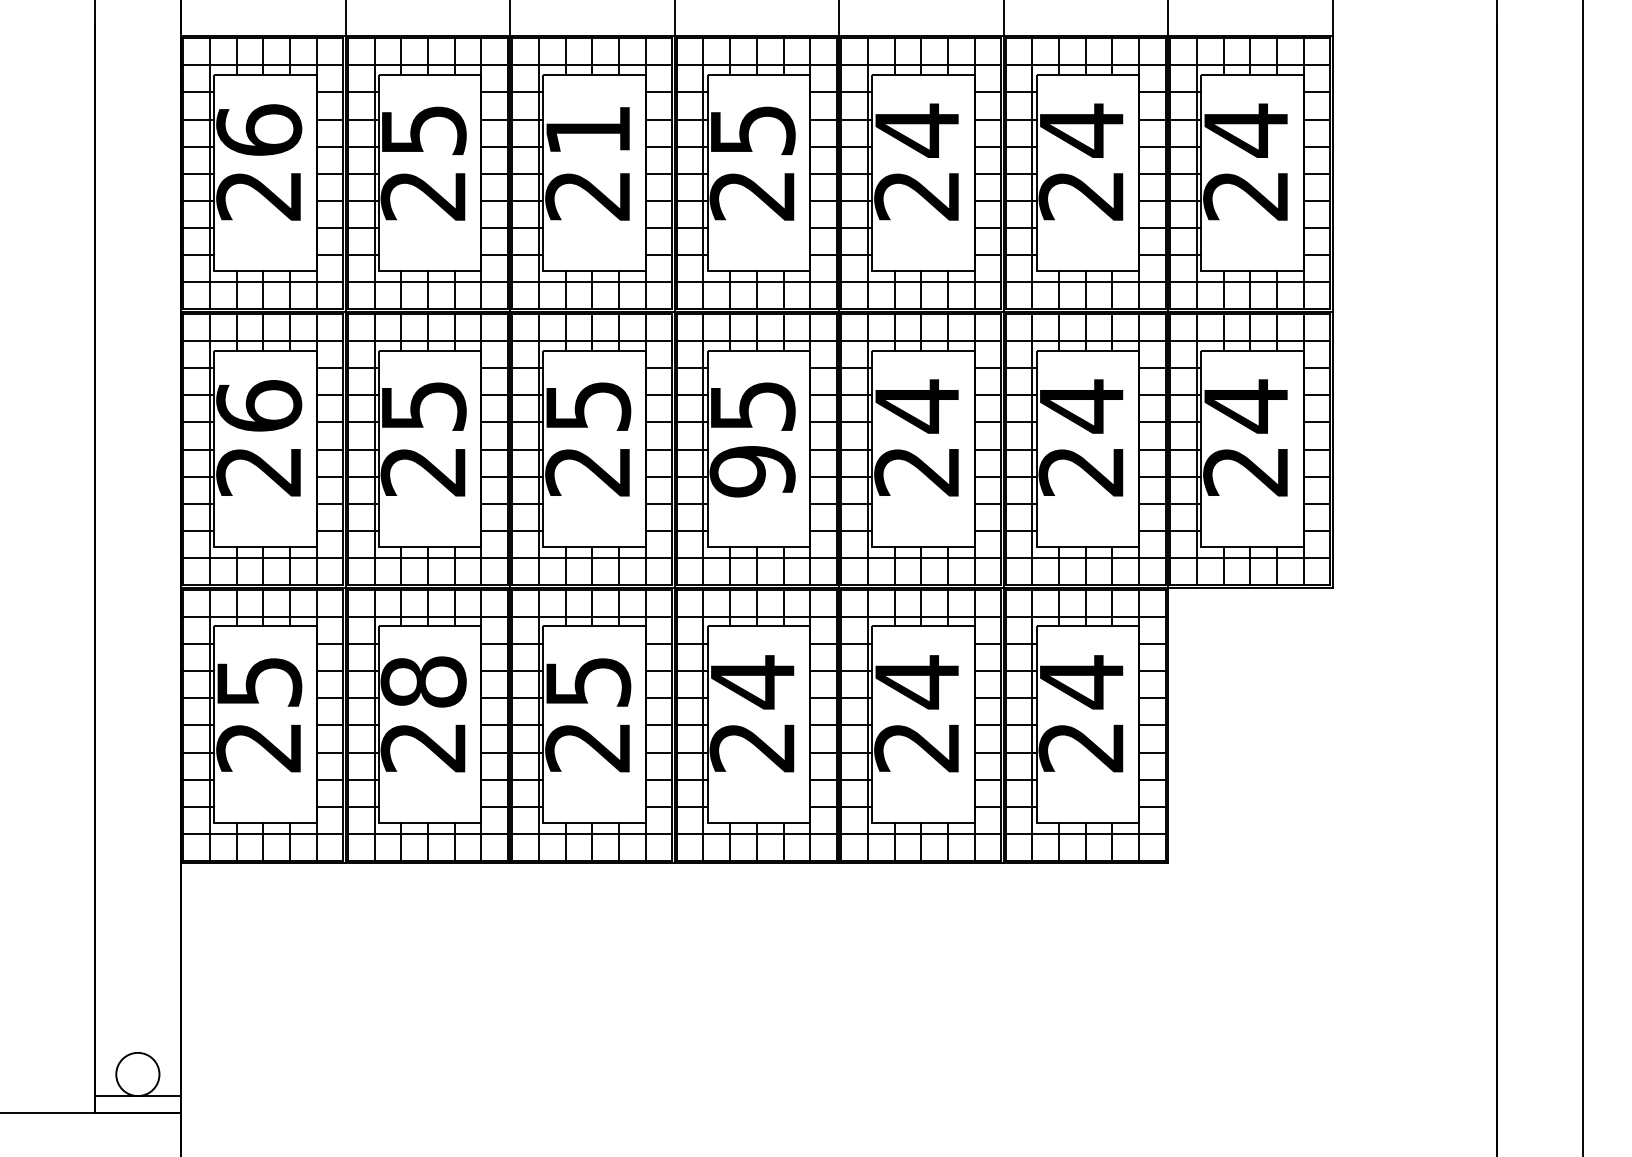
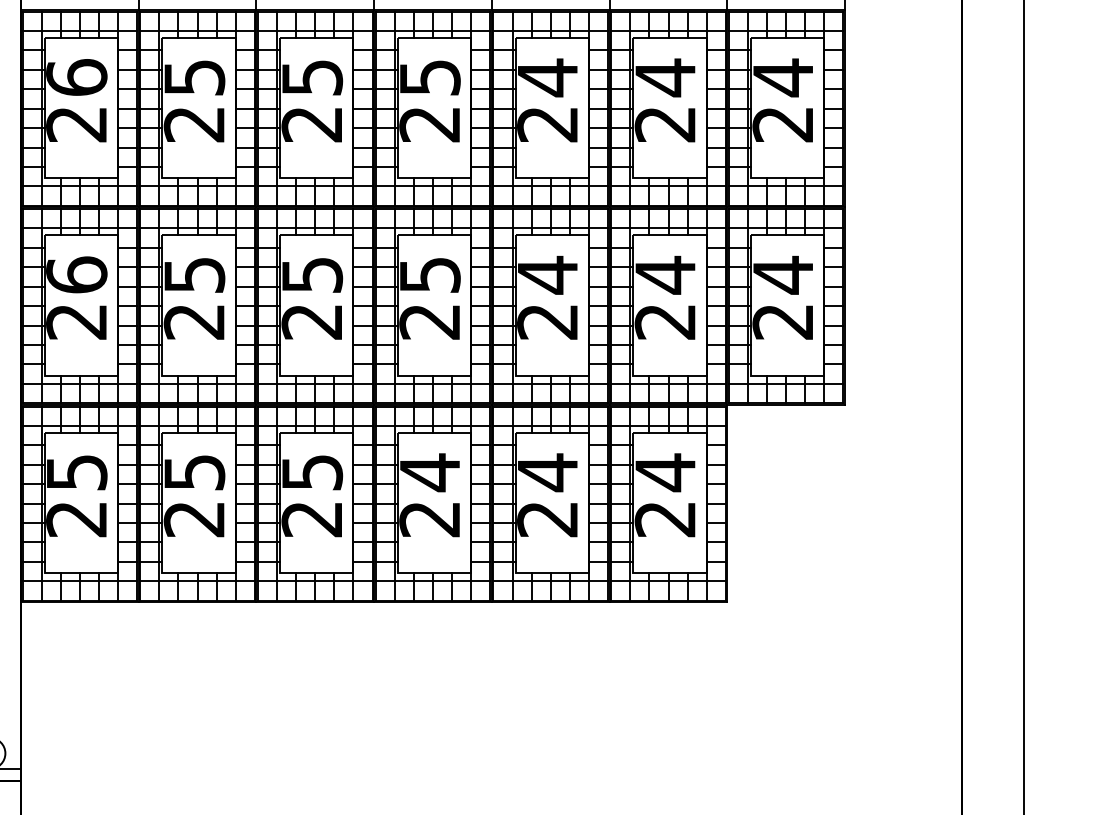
text: (588, 130) -> (312, 77), 21 -> 25
text: (752, 471) -> (429, 321), 95 -> 25
text: (423, 681) -> (194, 472), 28 -> 25

